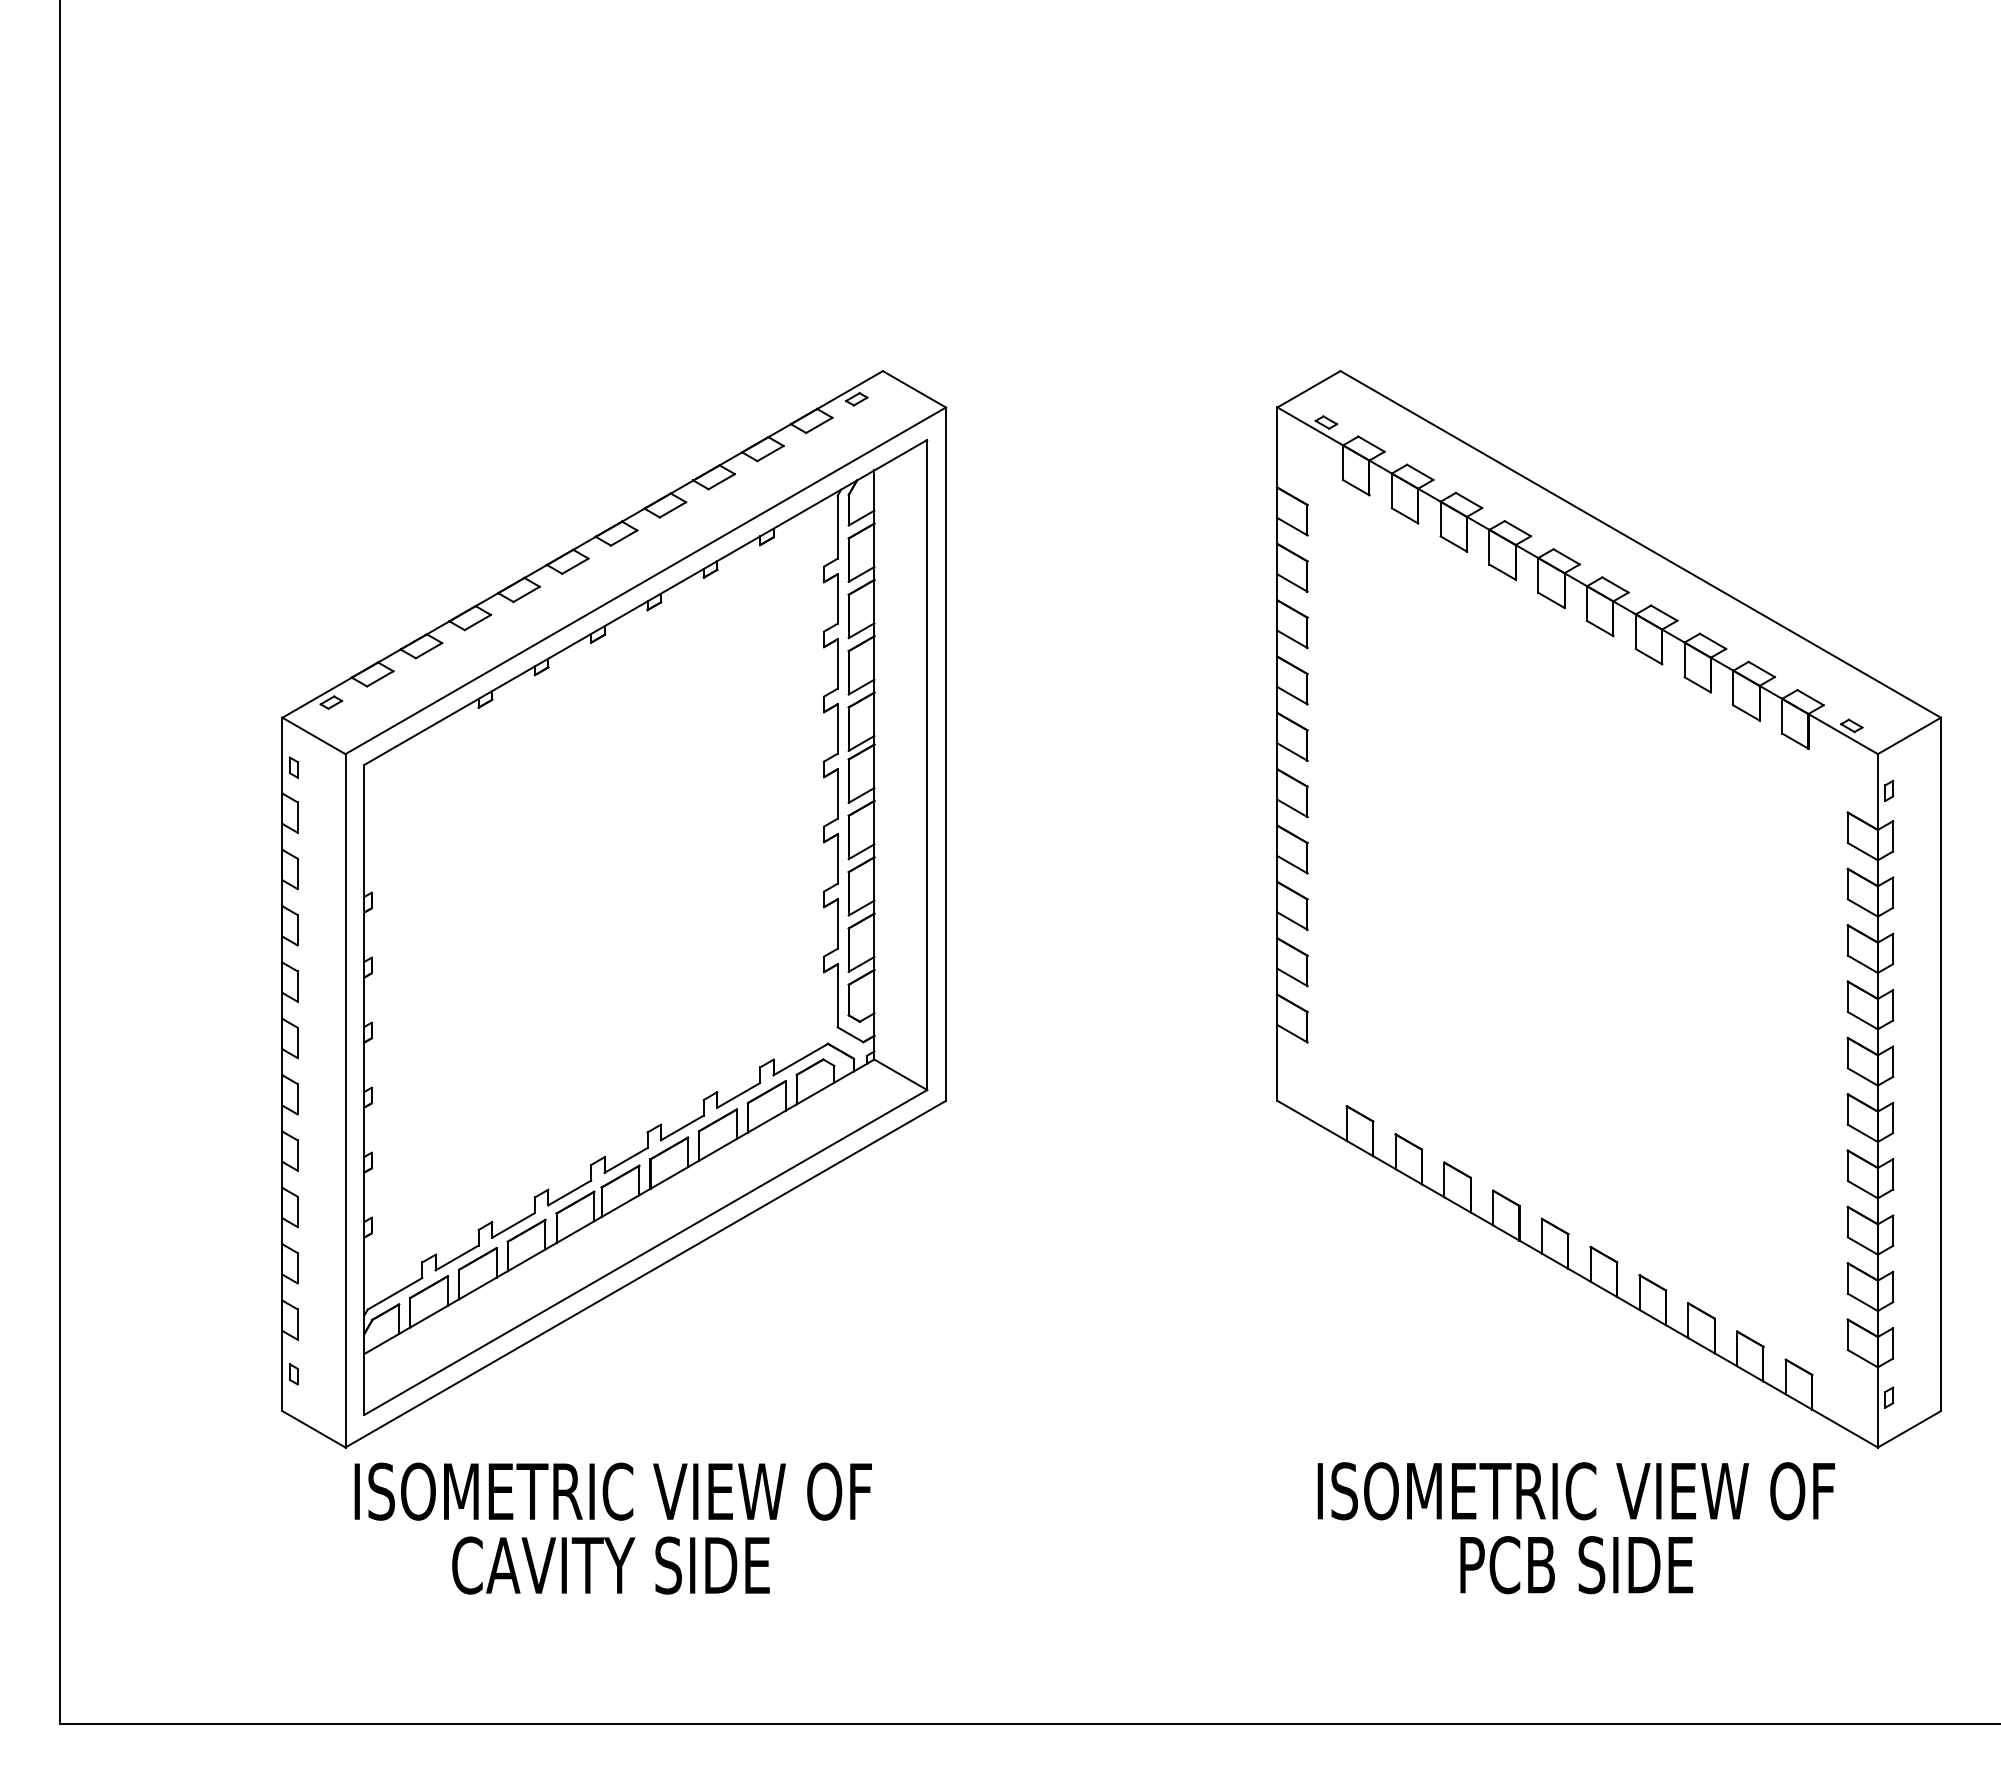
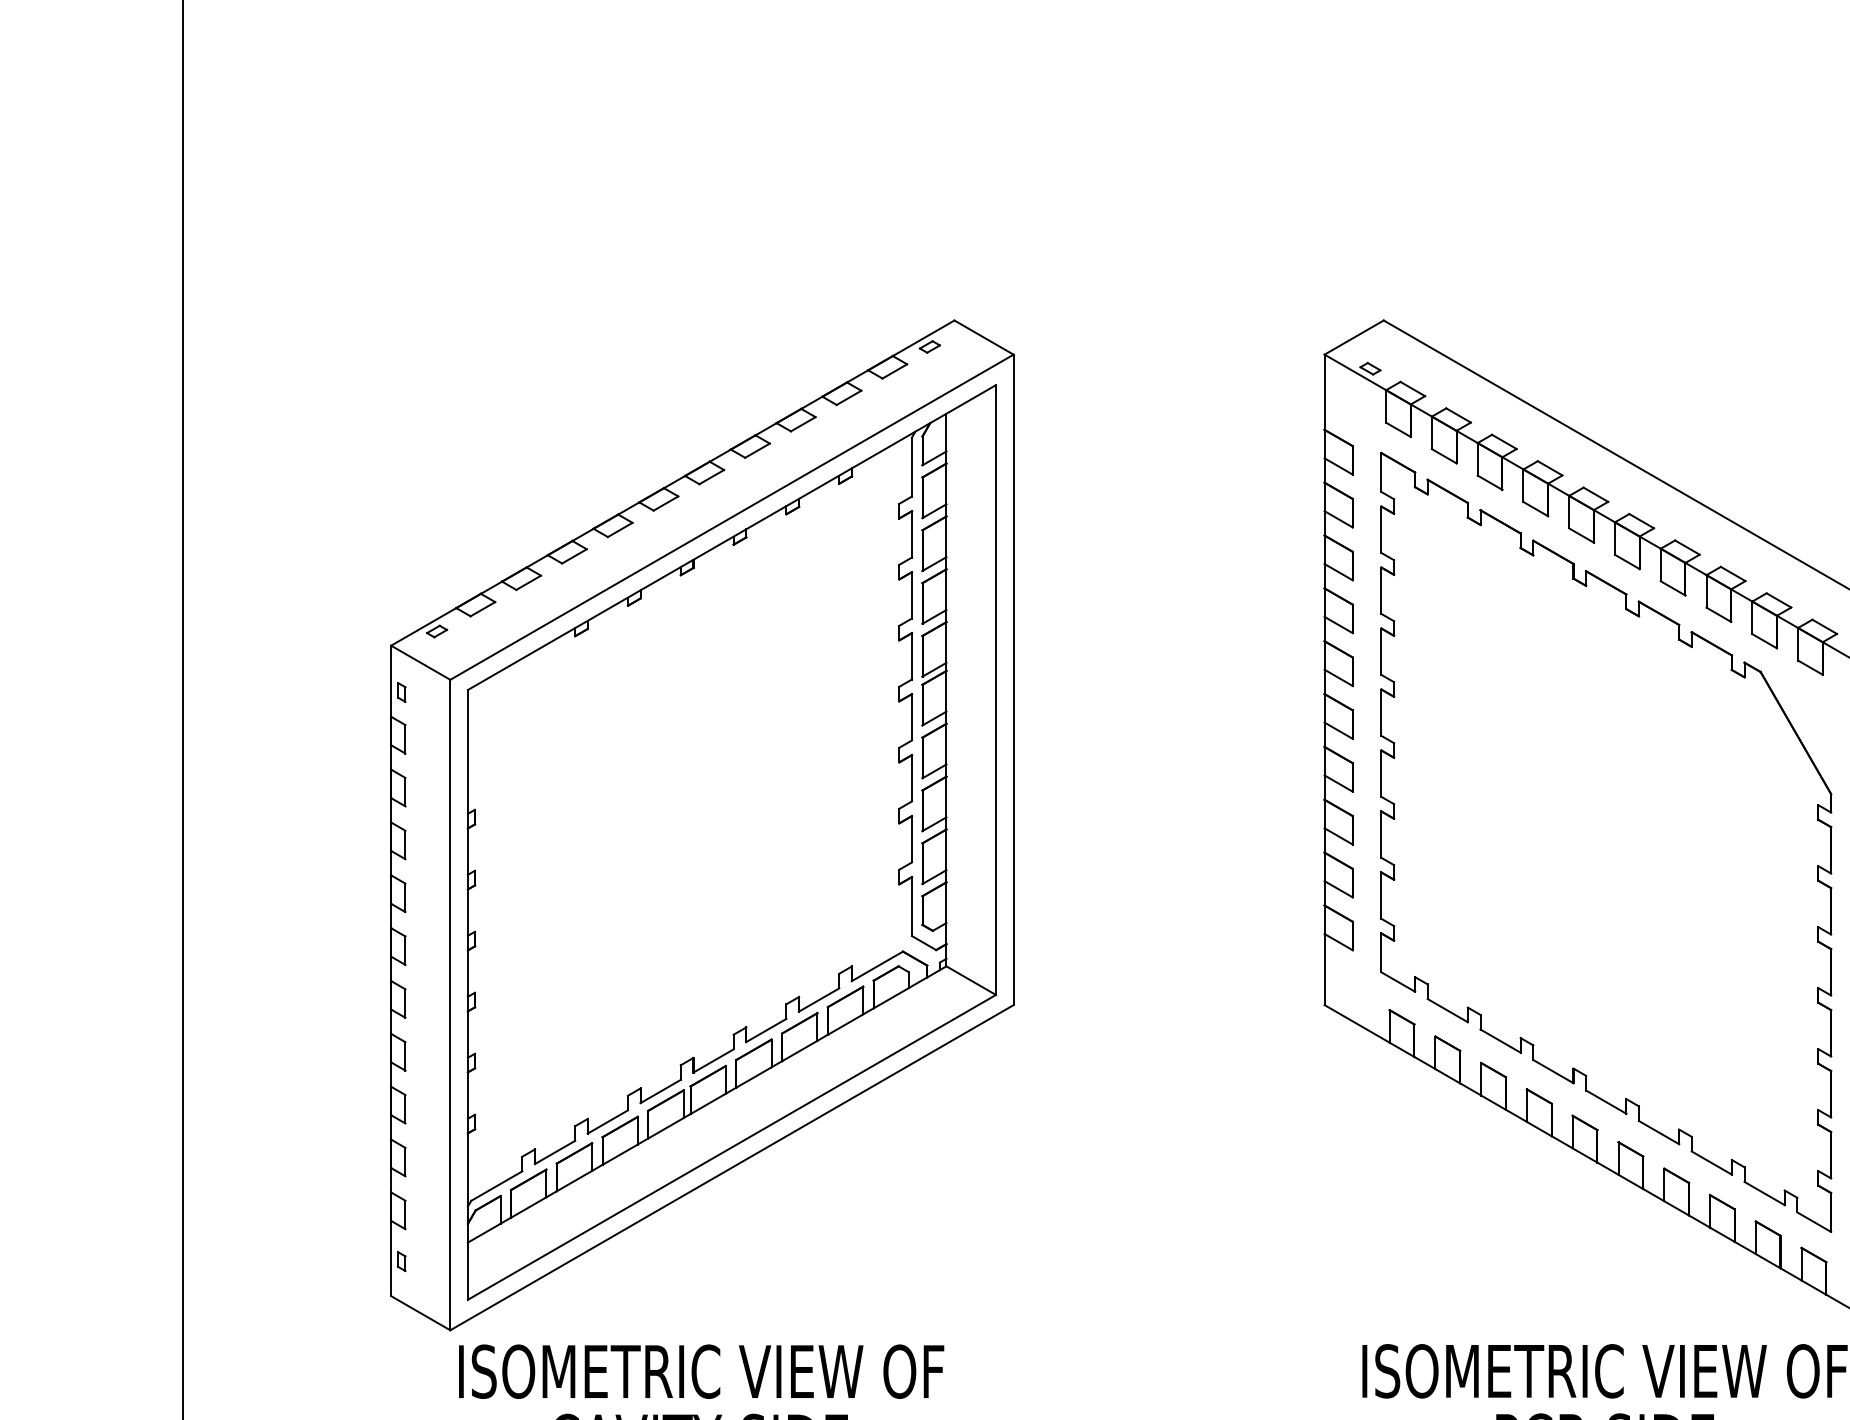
part: (1577, 927) -> (1606, 842), added

